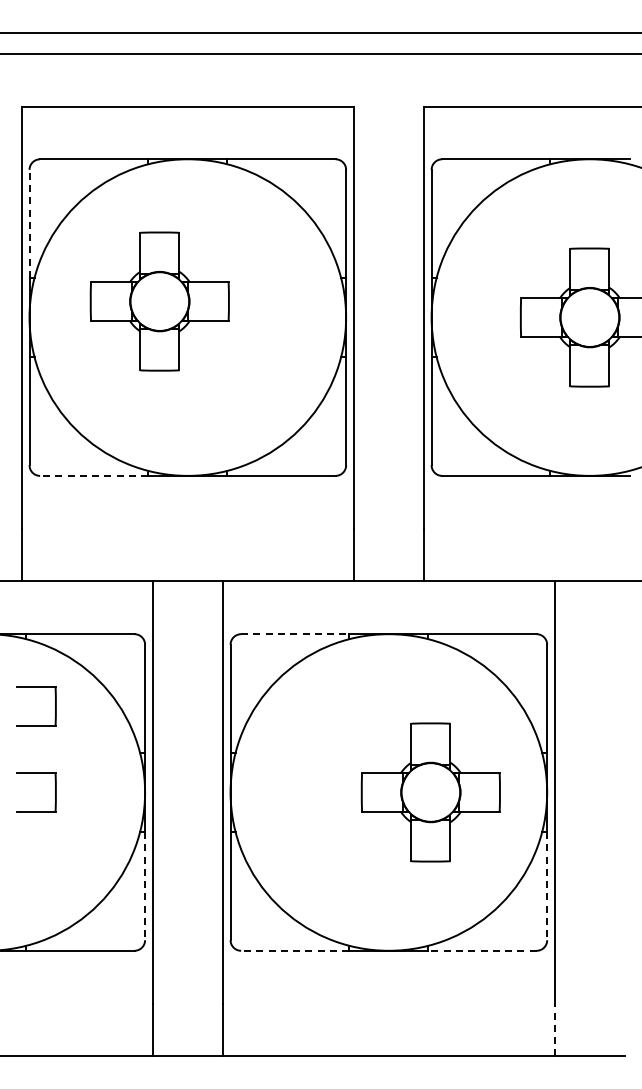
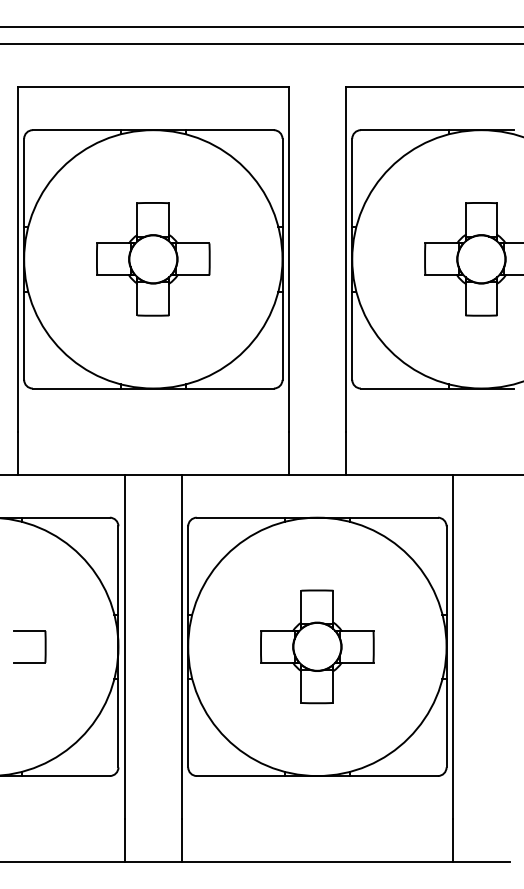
line: (29, 223) -> (24, 182), dashed -> solid
part: (159, 301) -> (153, 259), moved
line: (93, 475) -> (76, 388), dashed -> solid
line: (295, 634) -> (241, 517), dashed -> solid
part: (36, 687) -> (29, 561), removed
part: (430, 792) -> (317, 646), moved
line: (145, 886) -> (118, 723), dashed -> solid
line: (547, 886) -> (446, 723), dashed -> solid
line: (294, 950) -> (240, 775), dashed -> solid
line: (482, 950) -> (393, 775), dashed -> solid
line: (555, 1029) -> (453, 840), dashed -> solid

